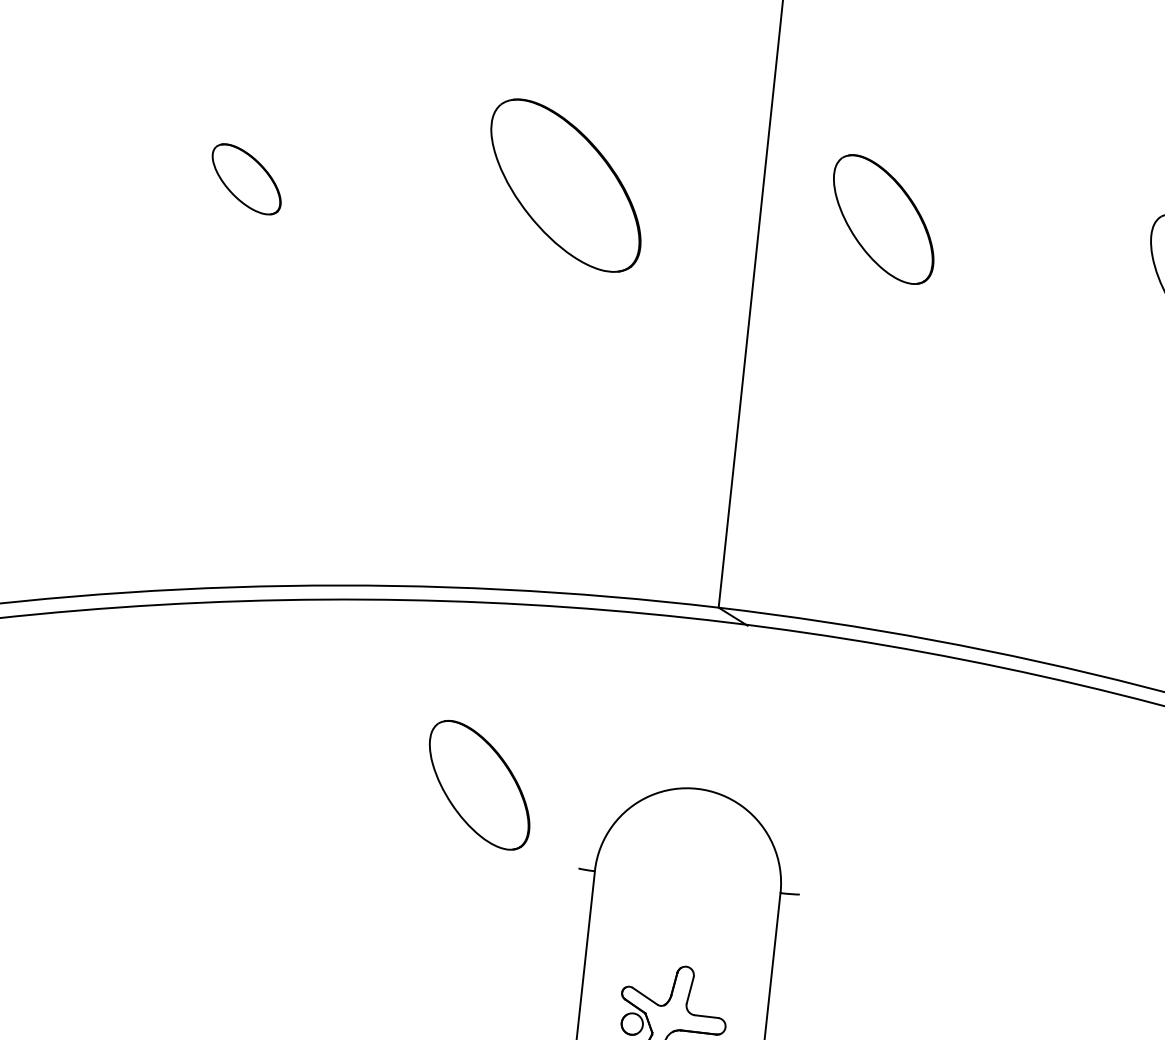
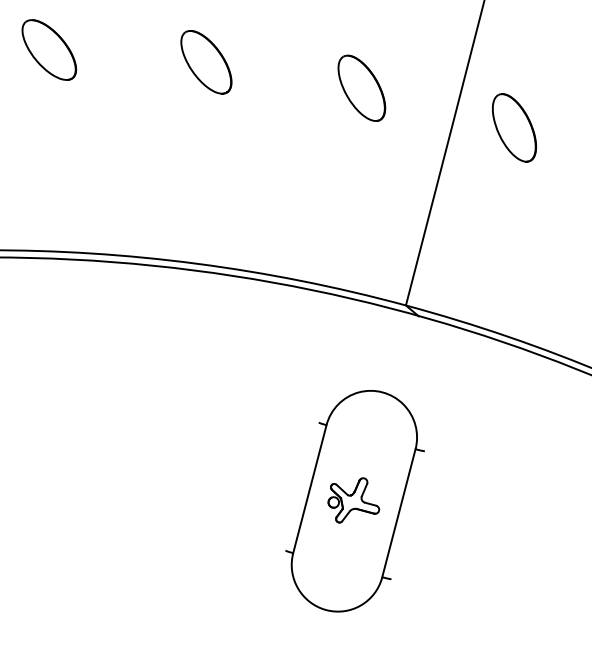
part: (246, 179) -> (206, 62), size x1.67
part: (565, 183) -> (361, 87), size x0.71
part: (479, 784) -> (276, 374), removed

